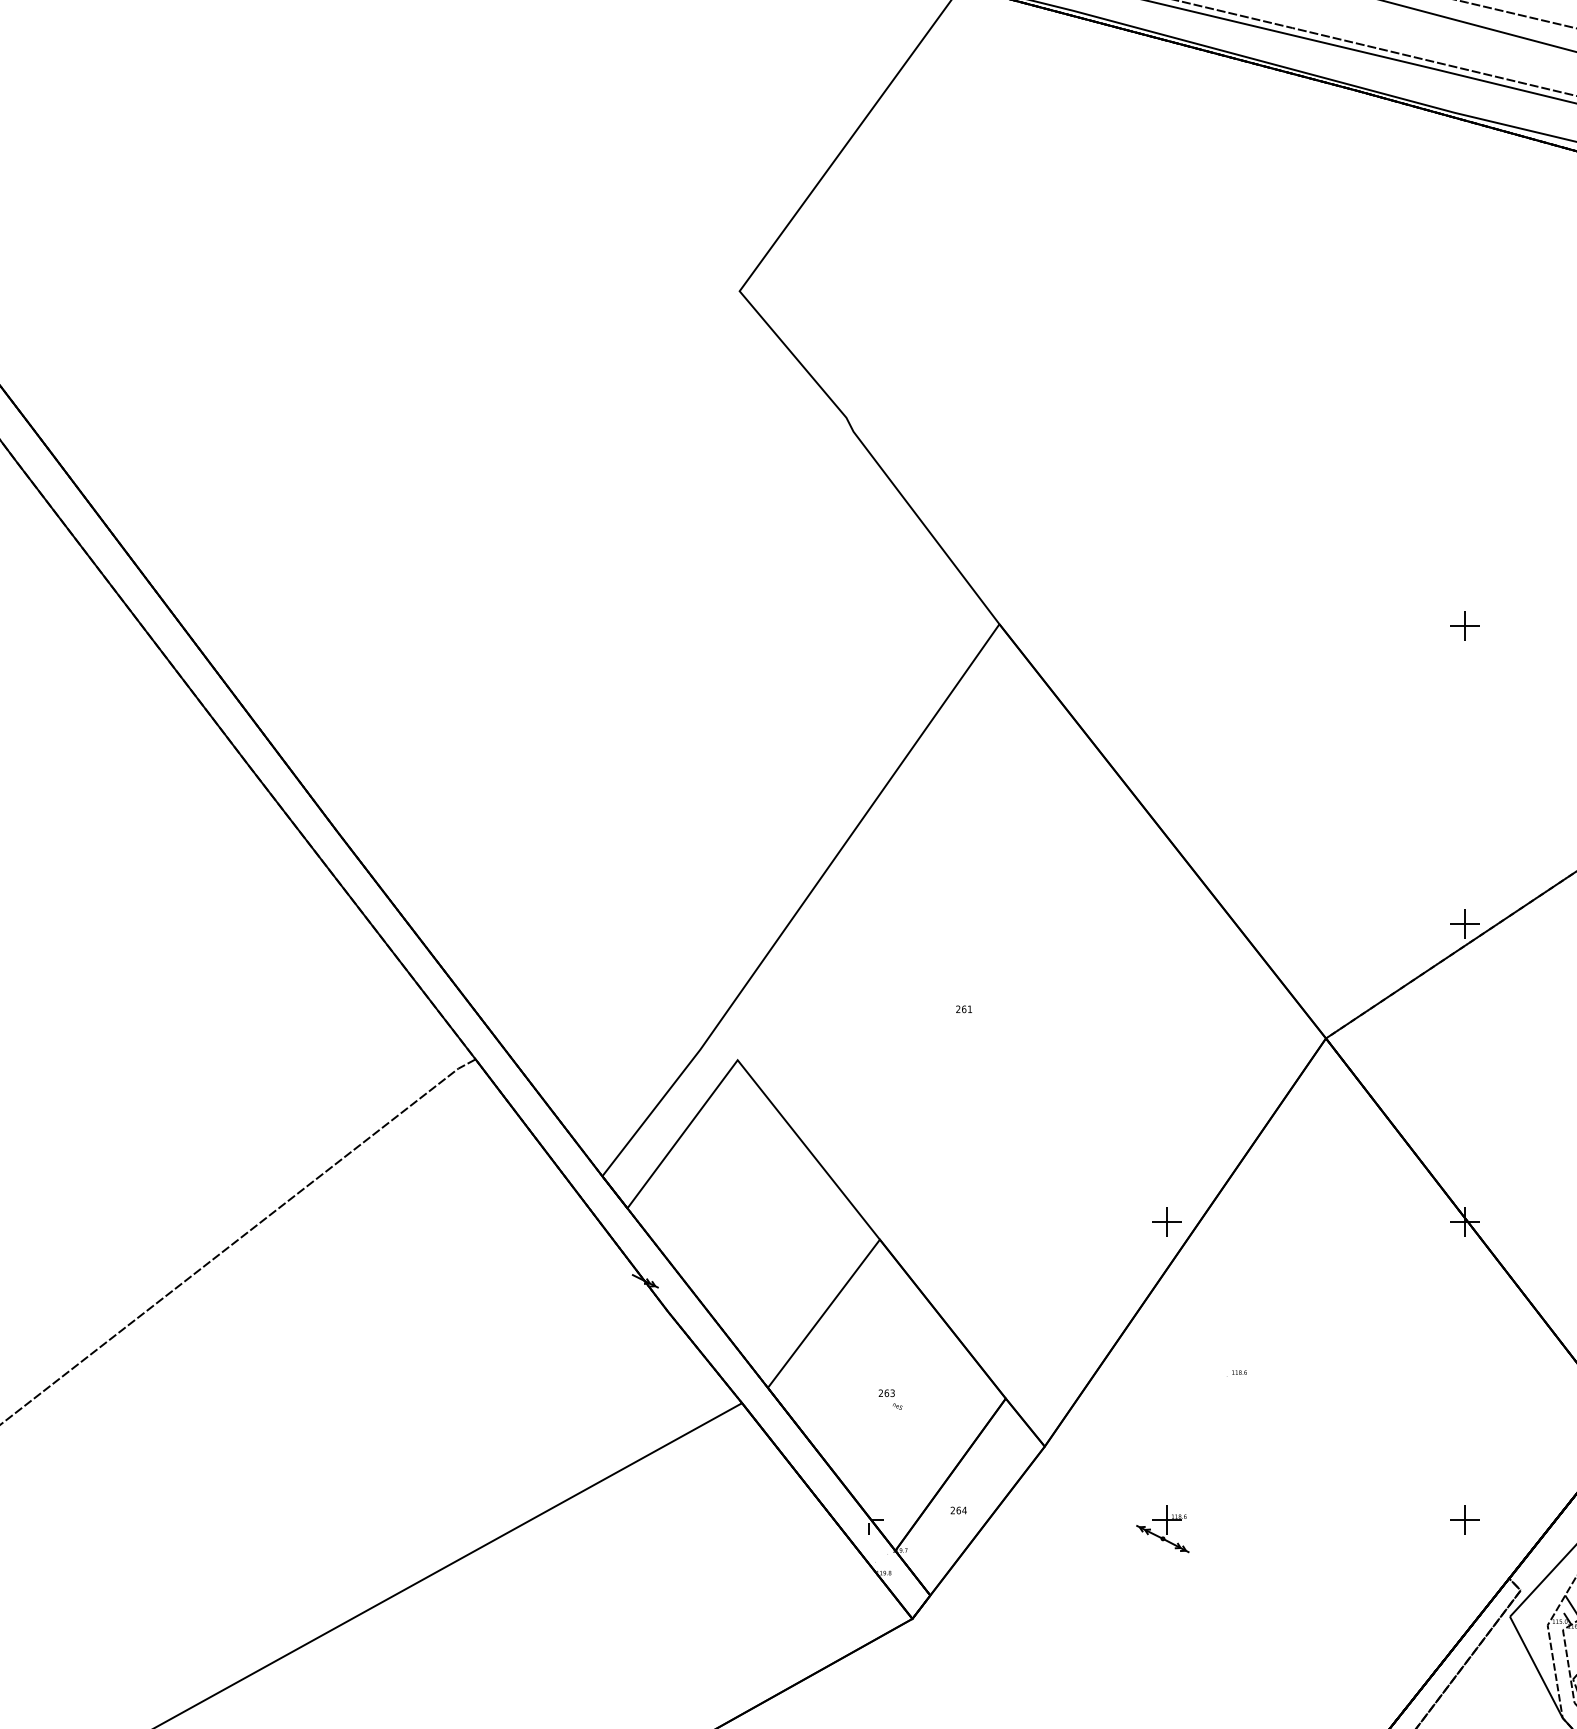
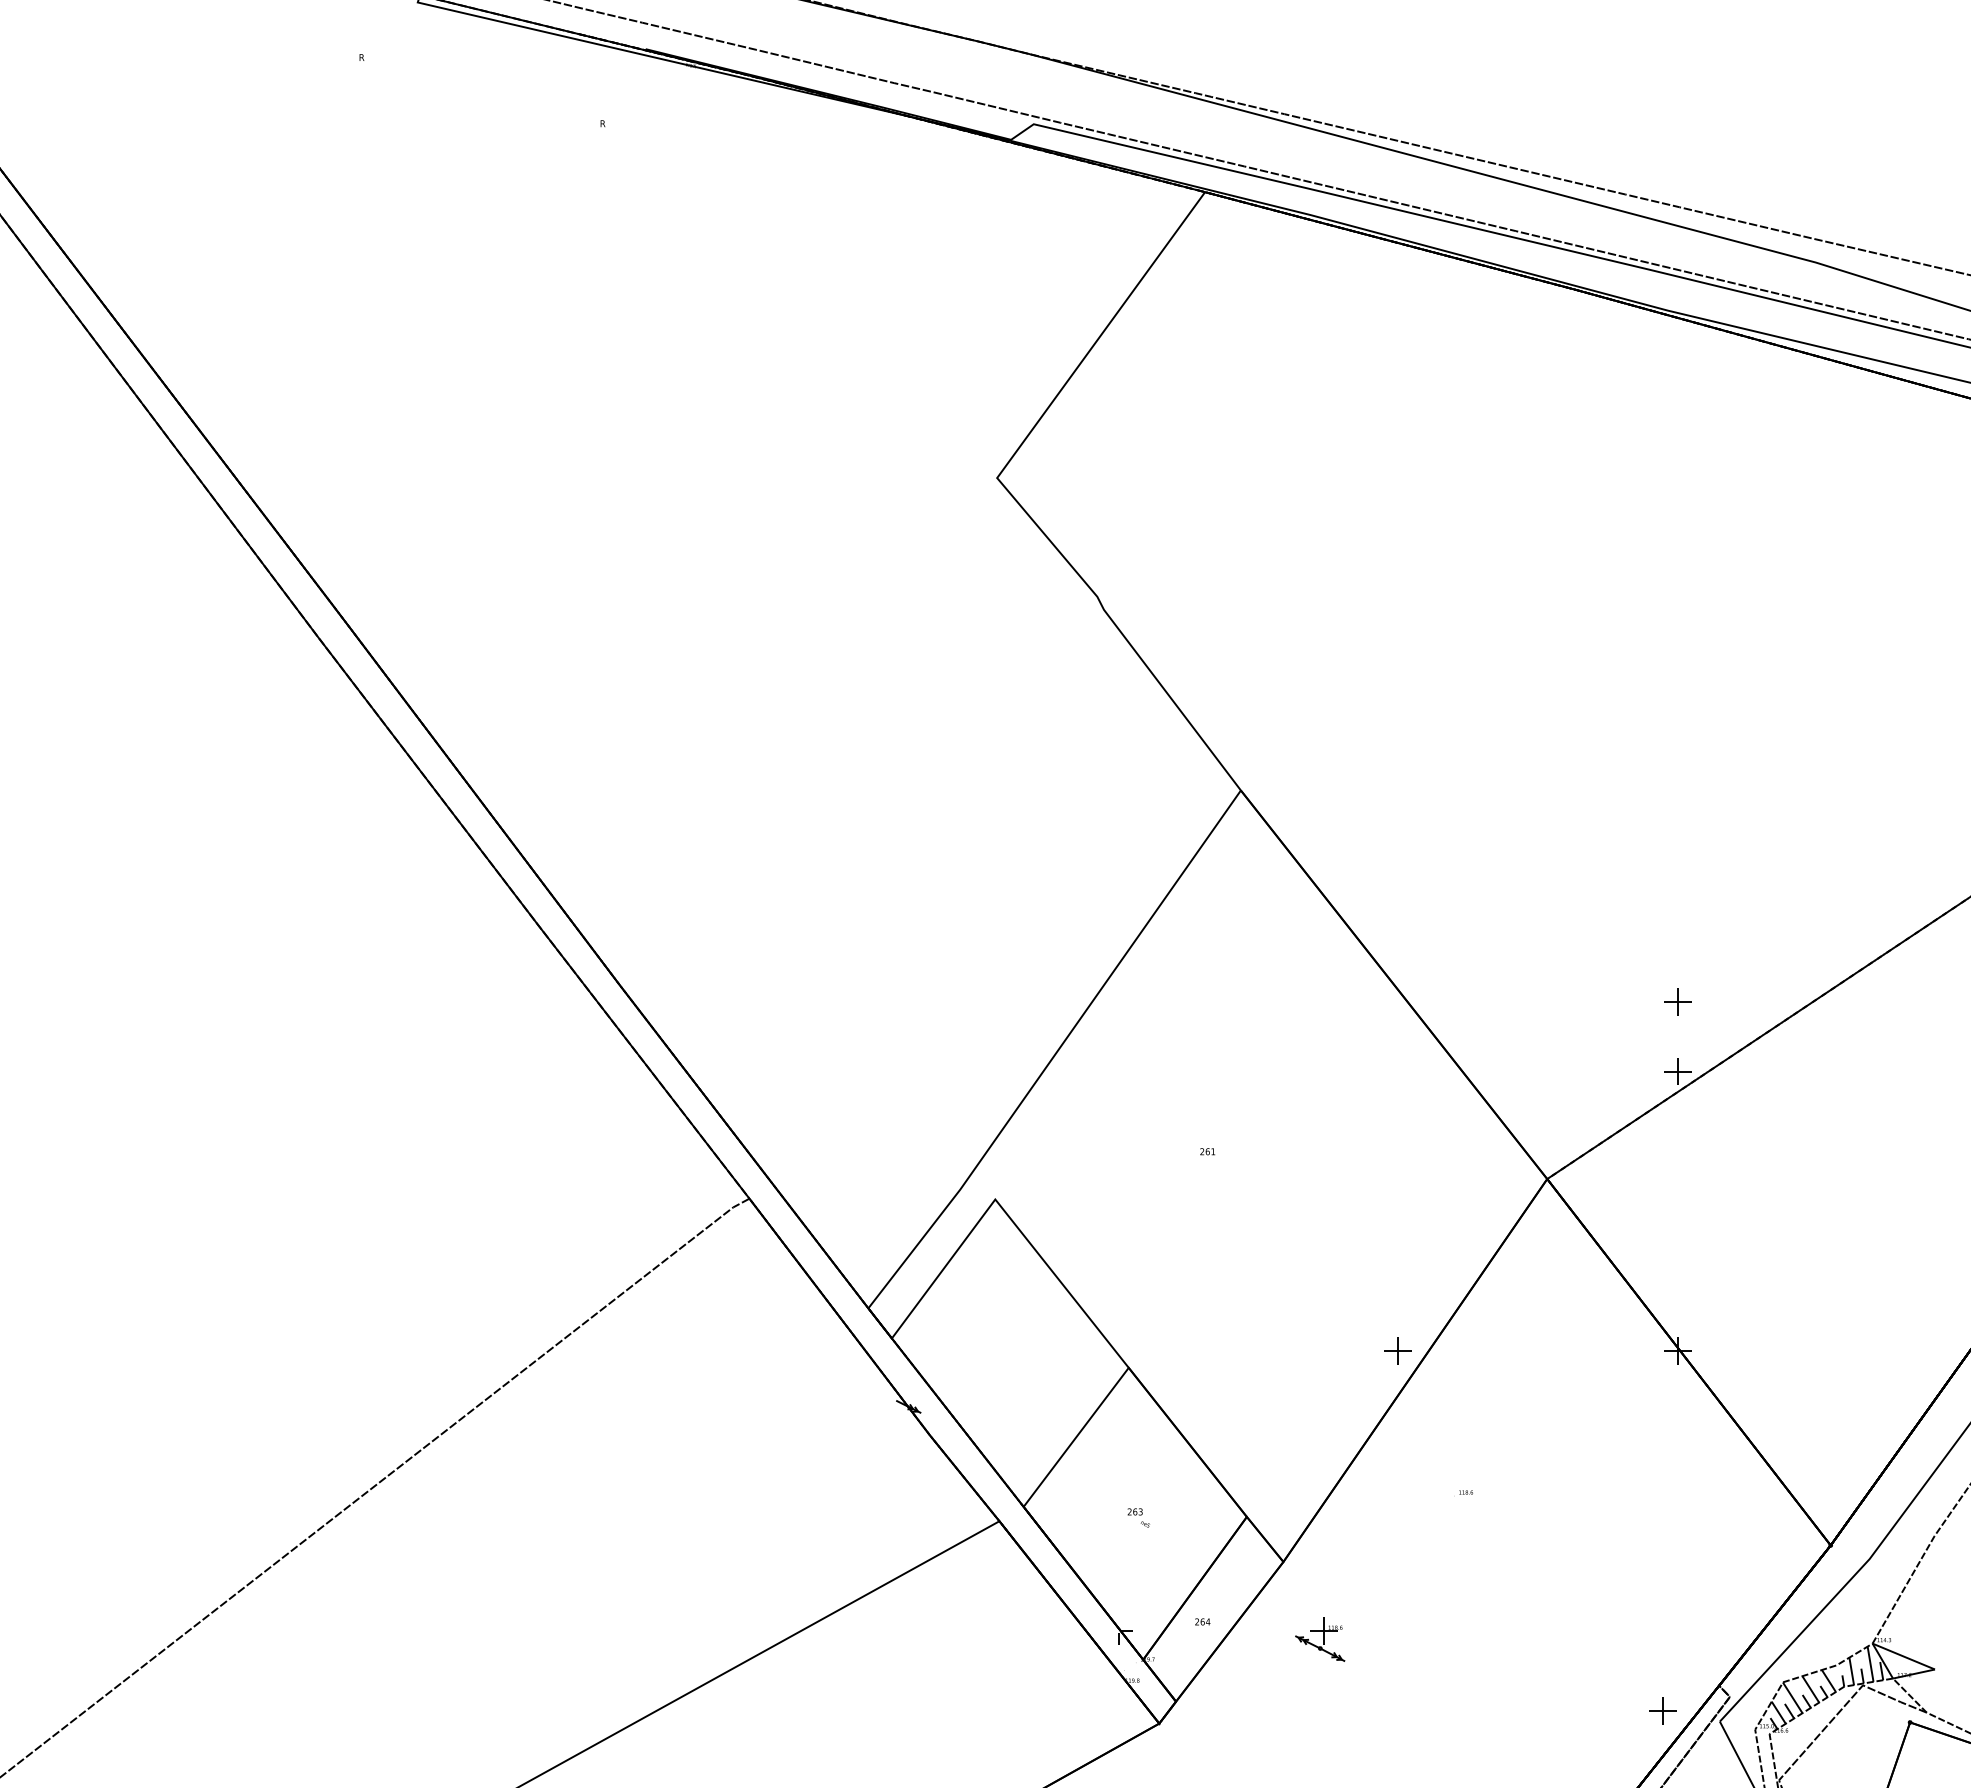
part: (1464, 625) -> (1677, 1001), moved
part: (1464, 1519) -> (1662, 1710), moved
part: (1163, 1529) -> (1320, 1639), moved

